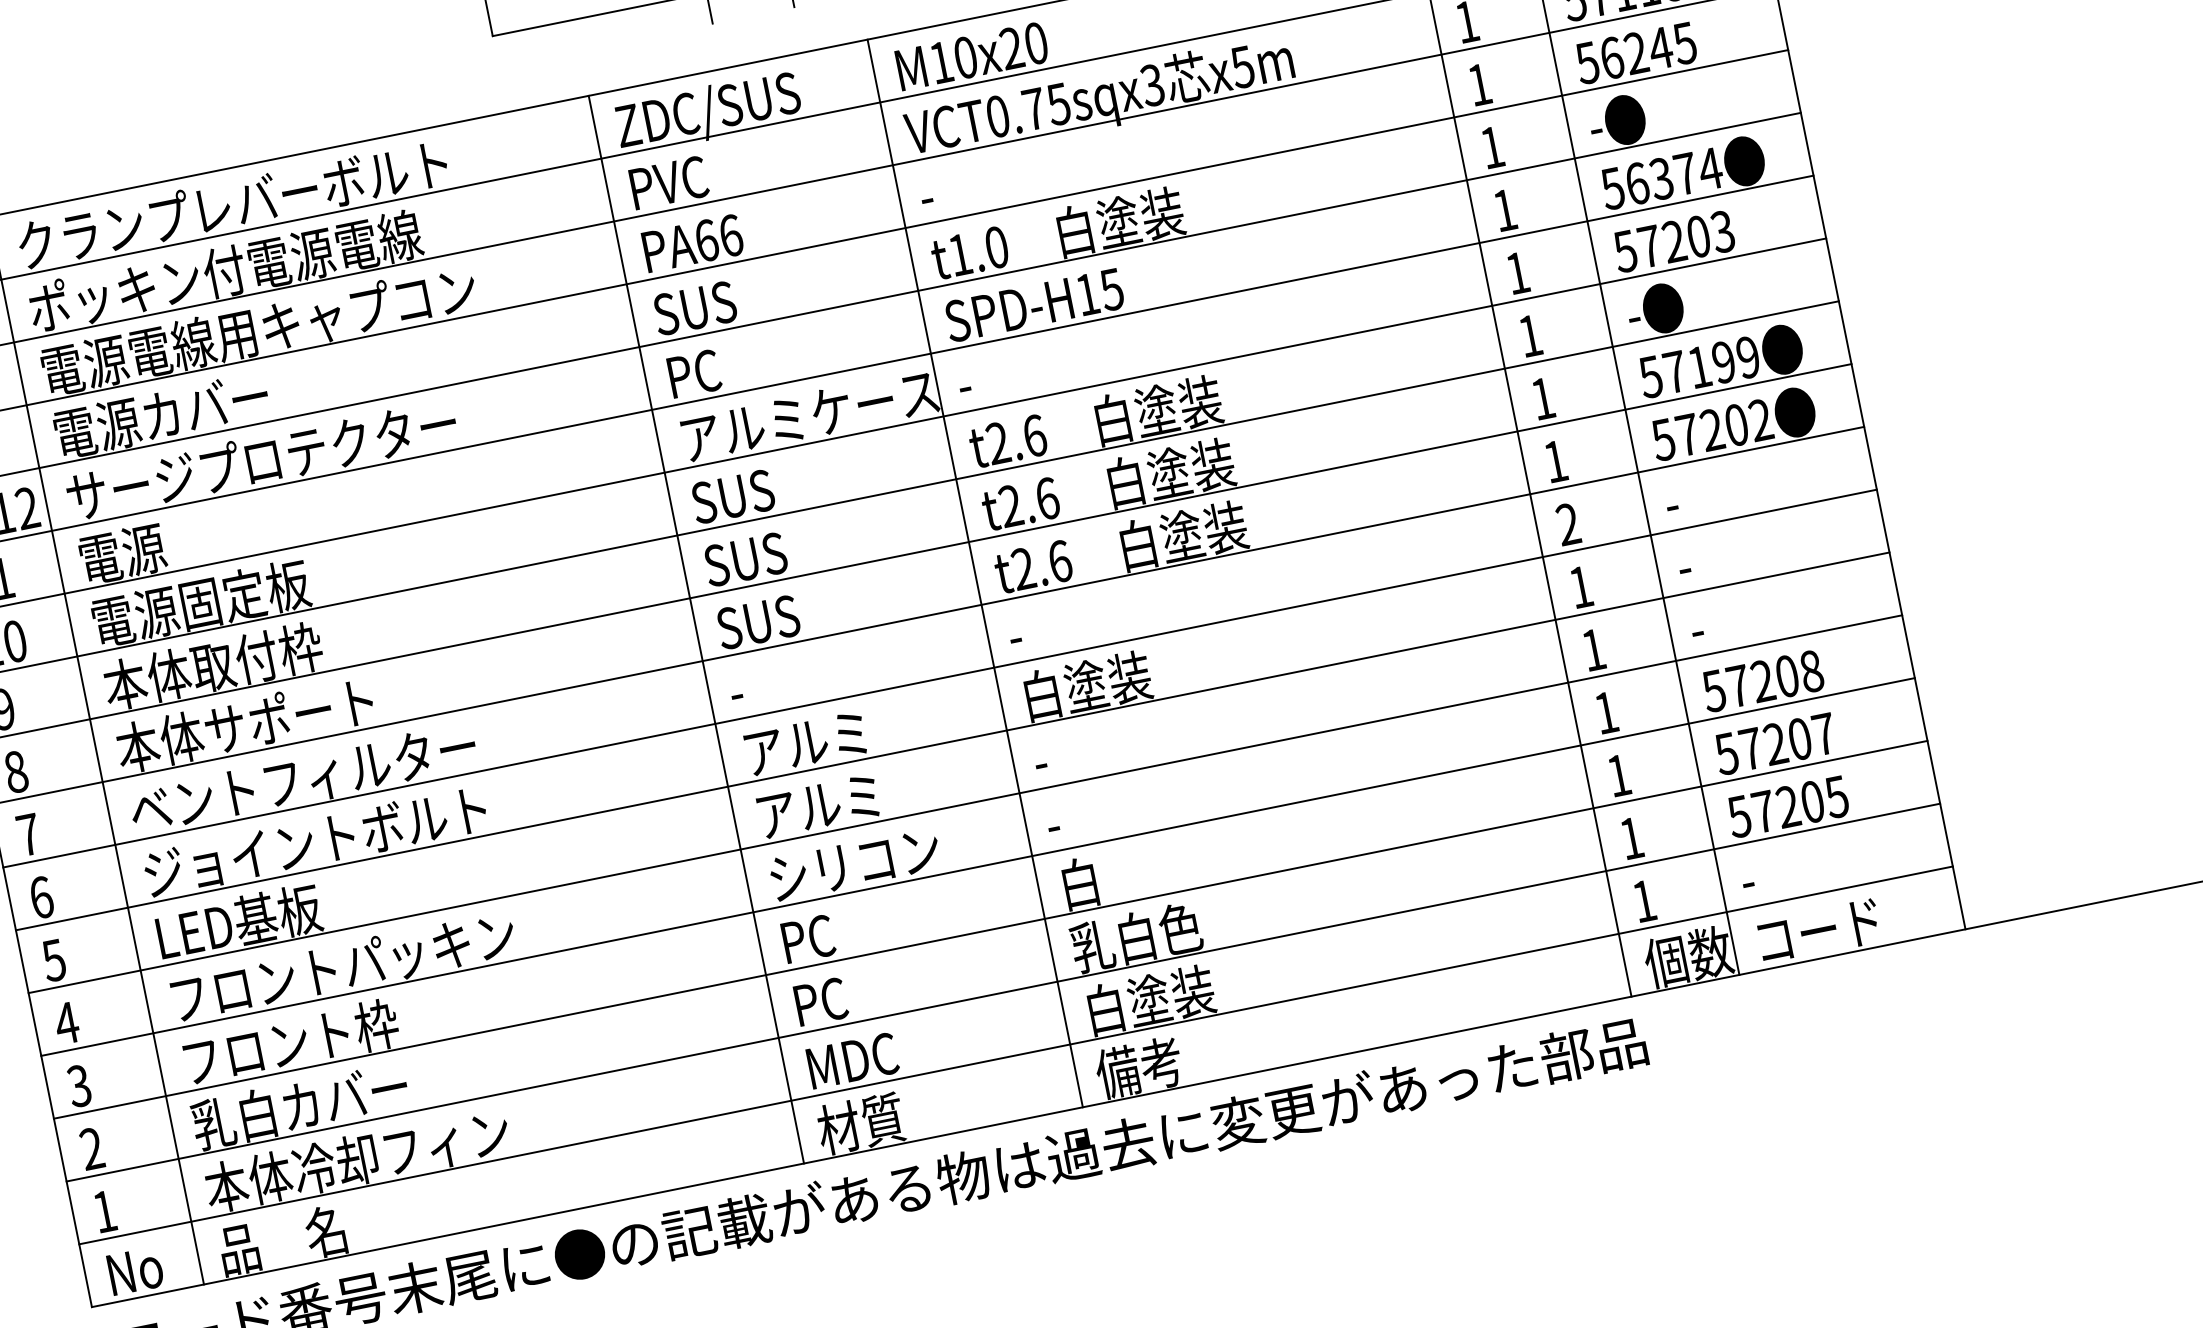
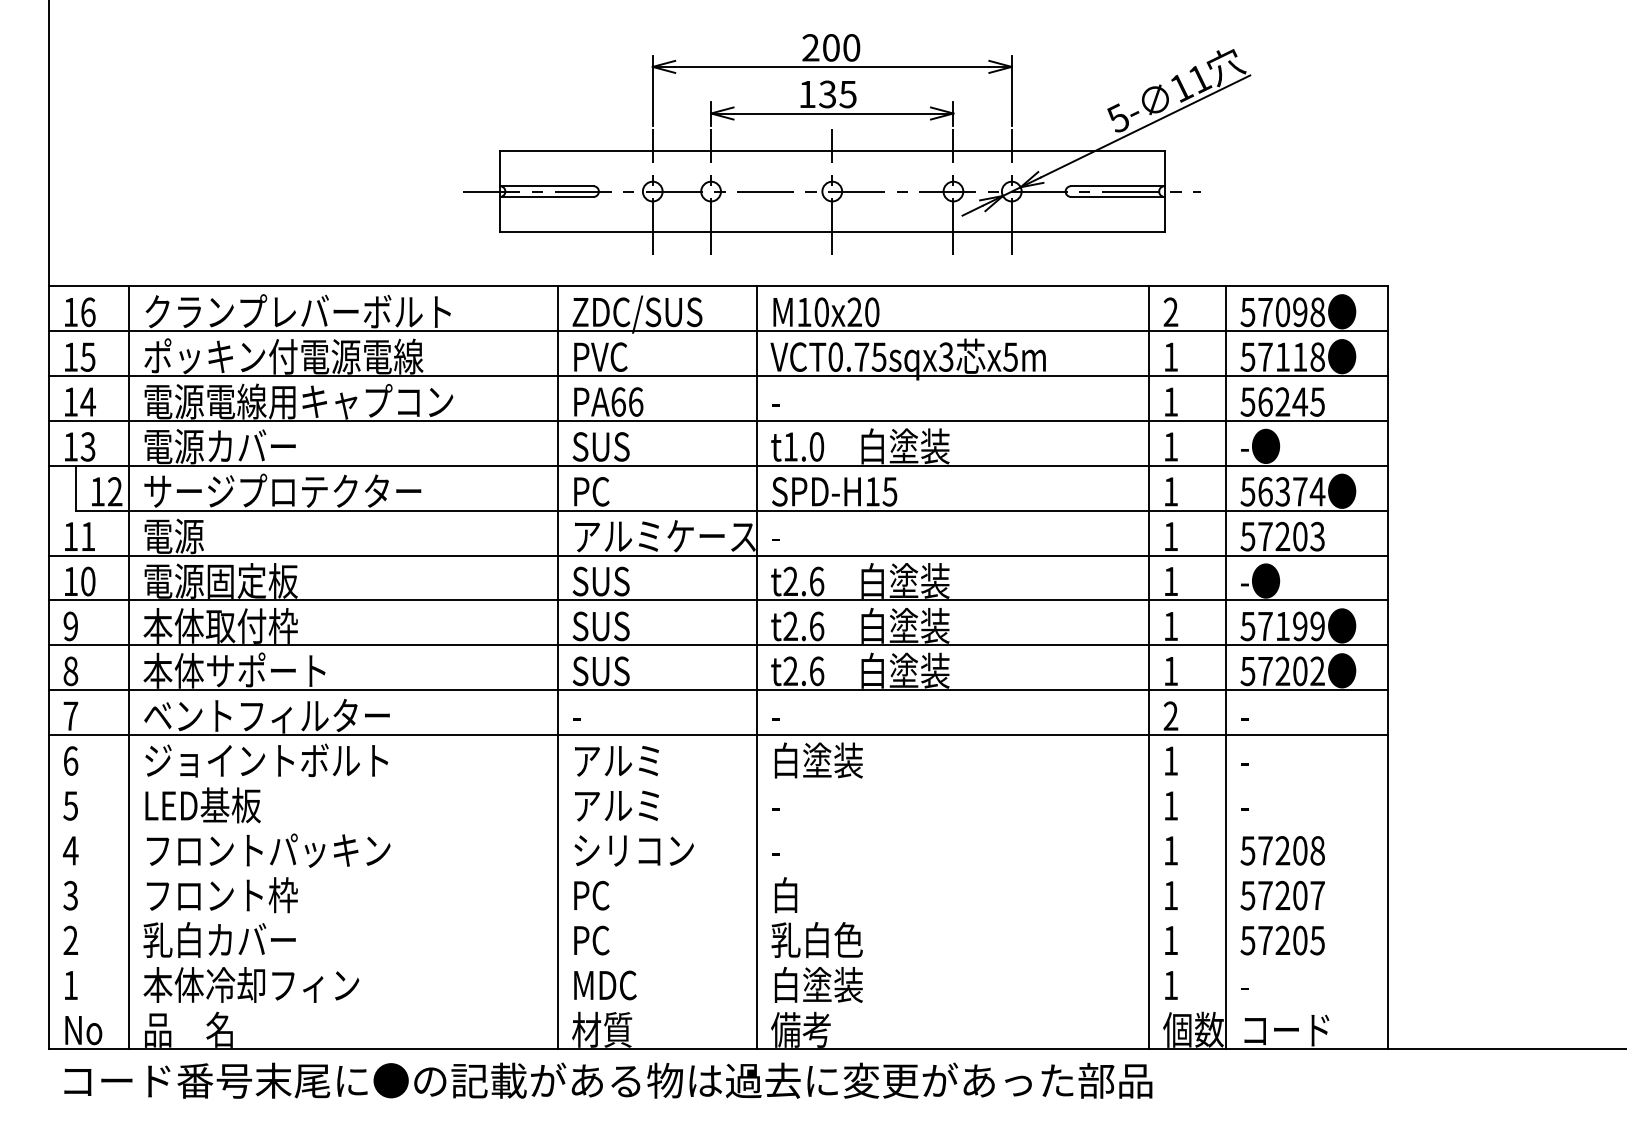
line: (951, 740) -> (717, 779), removed
line: (964, 803) -> (717, 824), removed
line: (977, 866) -> (717, 869), removed
line: (989, 929) -> (717, 914), removed
line: (1002, 992) -> (717, 959), removed
line: (1015, 1055) -> (717, 1004), removed

